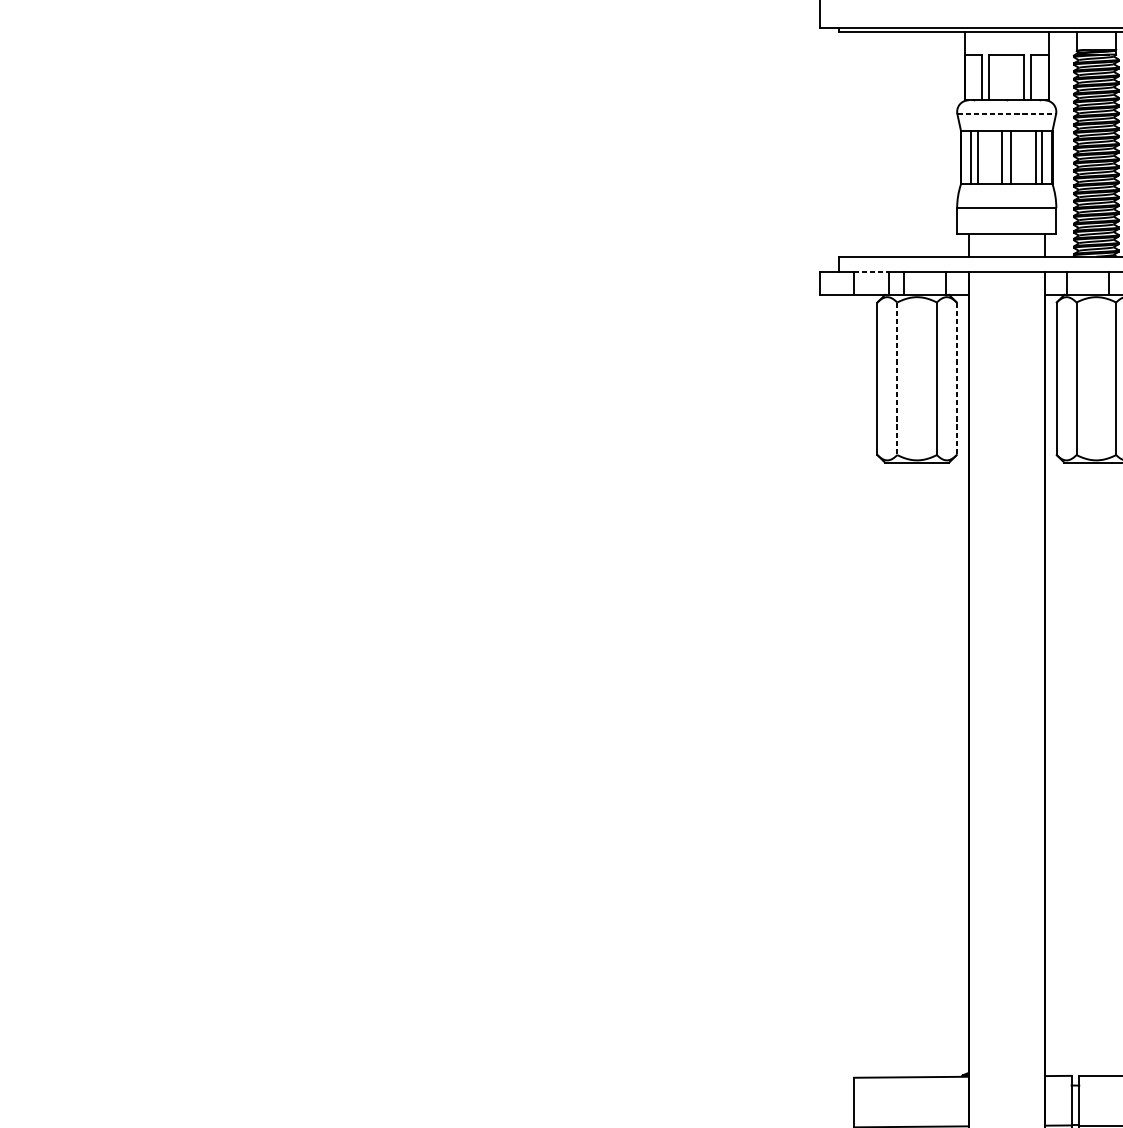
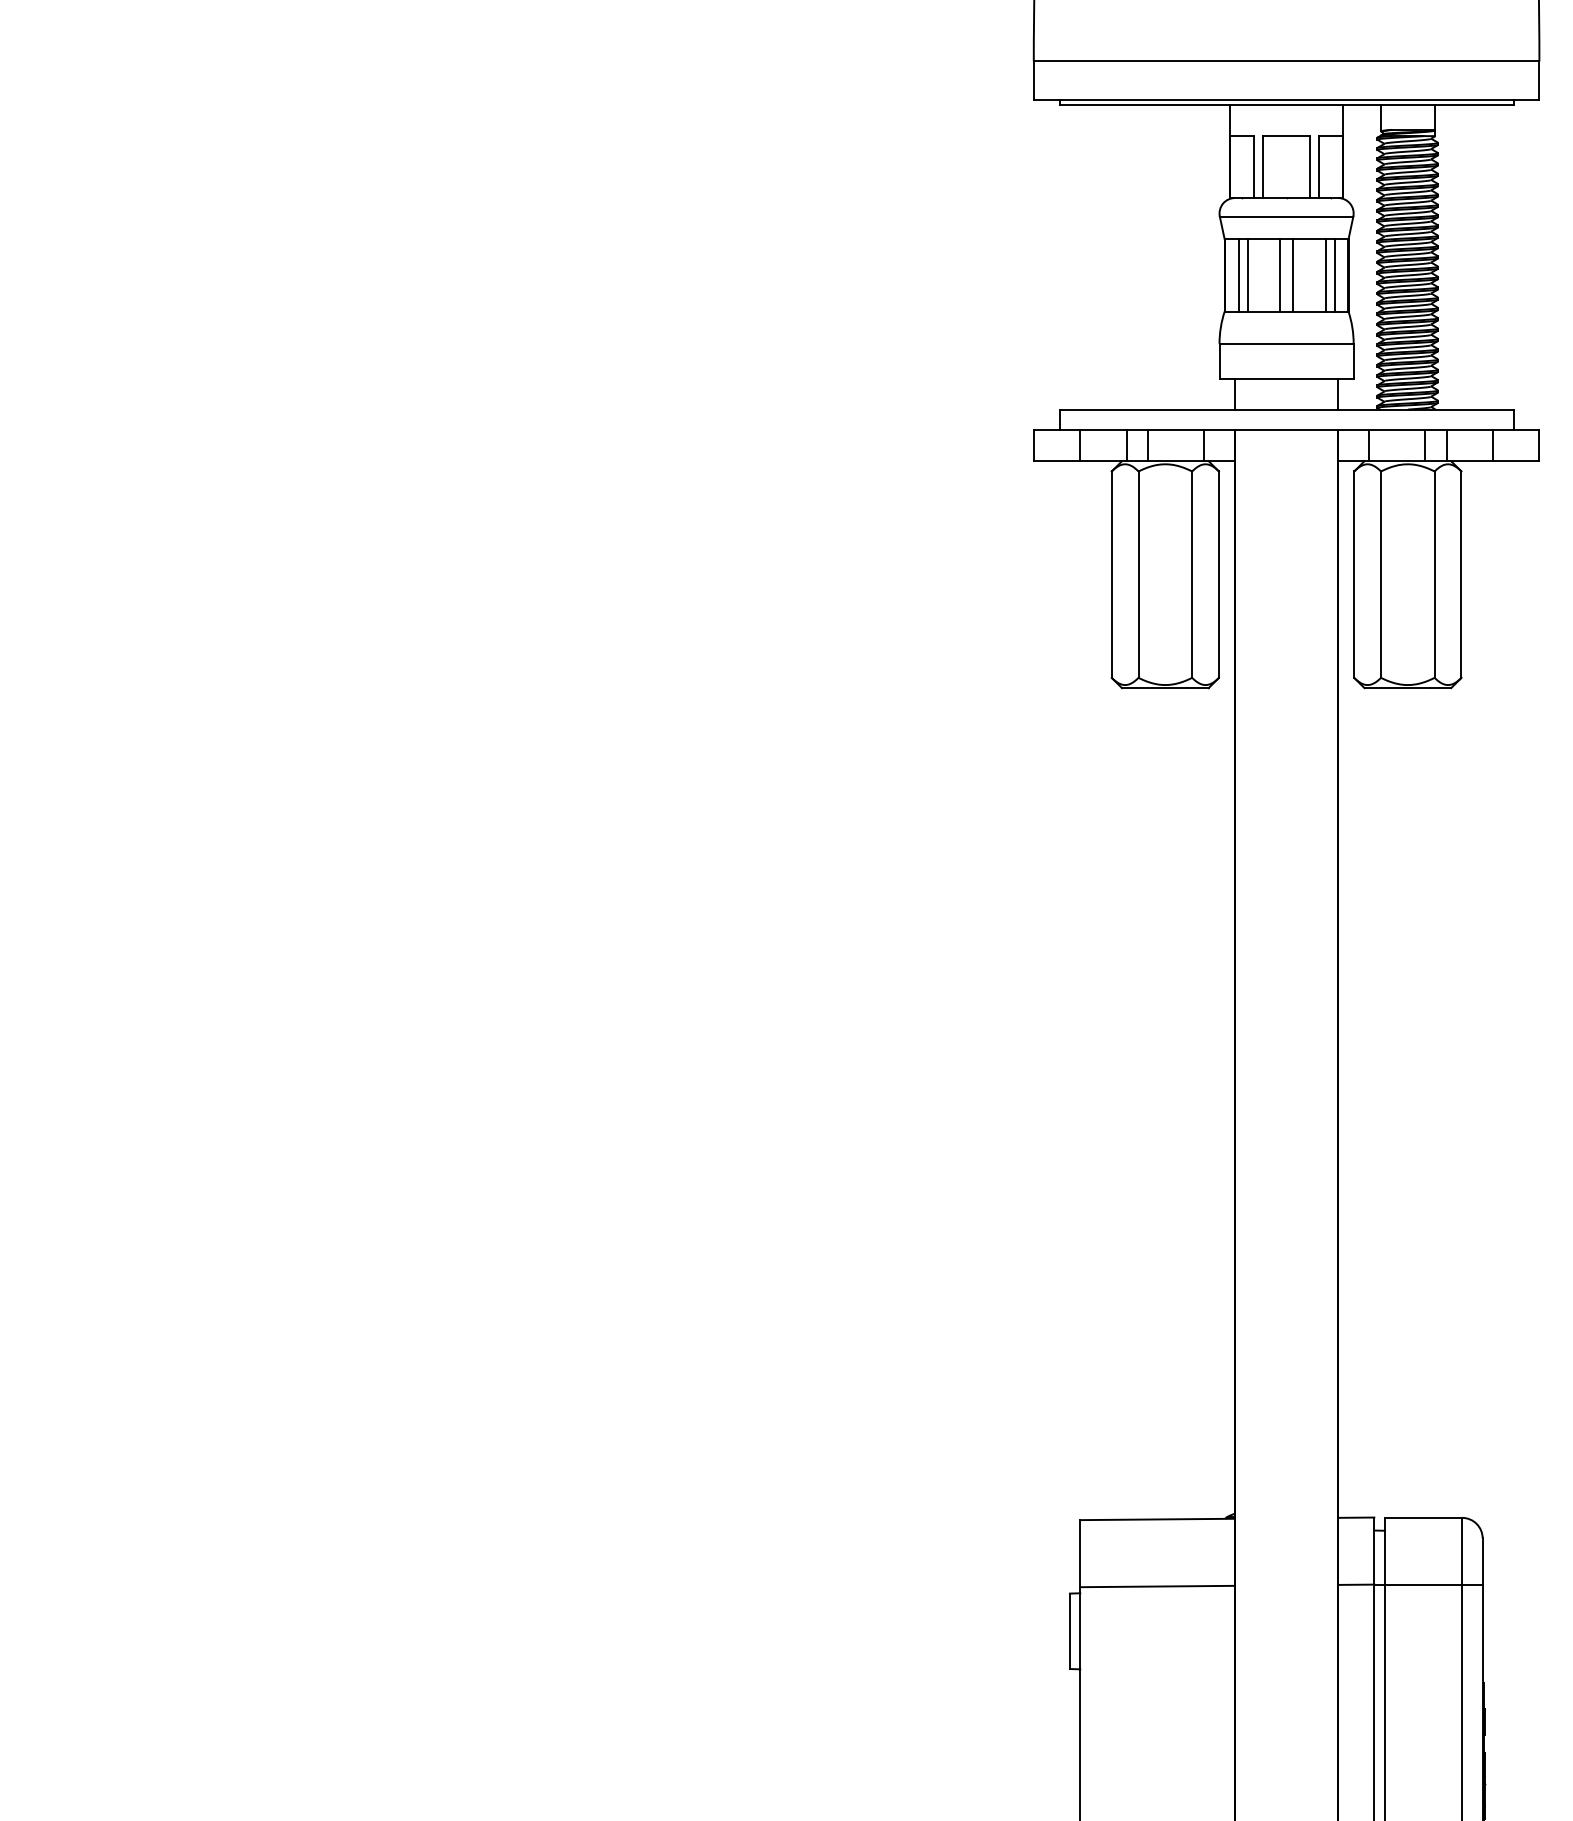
line: (1006, 113) -> (1286, 216), dashed -> solid
line: (871, 272) -> (1103, 430), dashed -> solid
line: (897, 379) -> (1138, 575), dashed -> solid
line: (956, 379) -> (1218, 575), dashed -> solid

